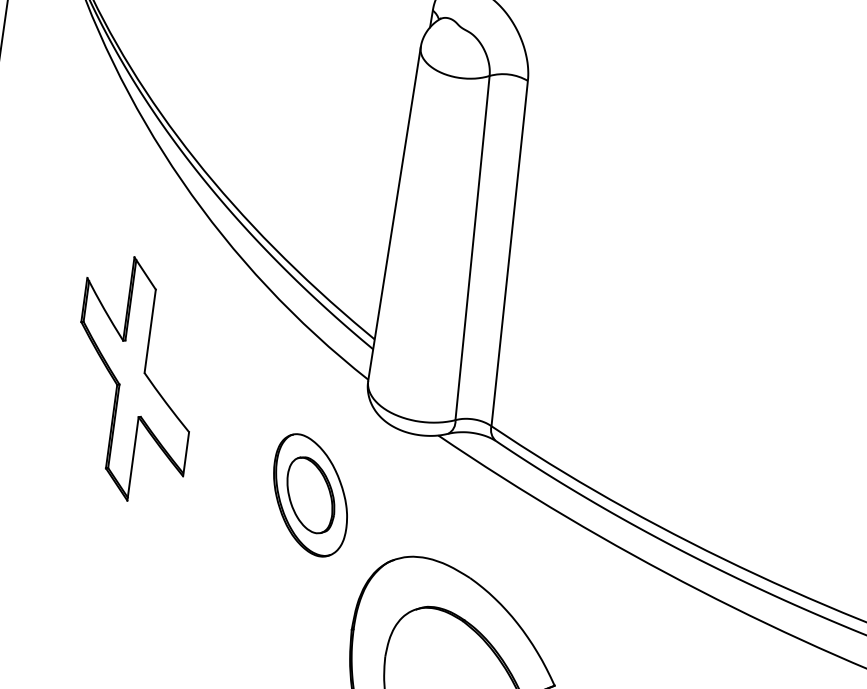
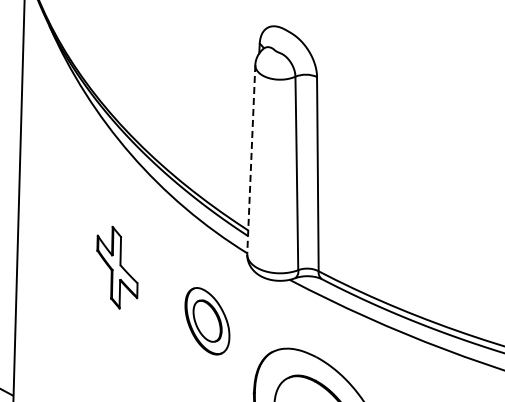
line: (394, 214) -> (251, 159), solid -> dashed
part: (135, 378) -> (117, 267), size x0.6
part: (310, 495) -> (207, 321), moved

